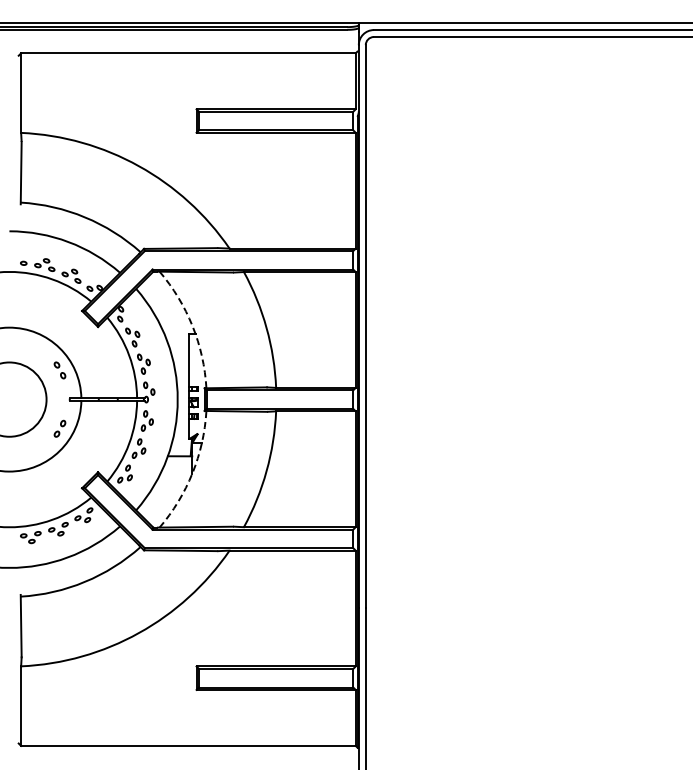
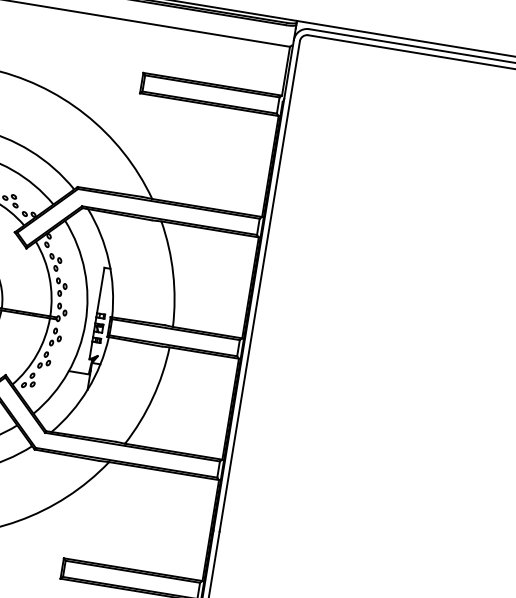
arc: (192, 326) -> (108, 261), dashed -> solid
arc: (192, 473) -> (87, 389), dashed -> solid

